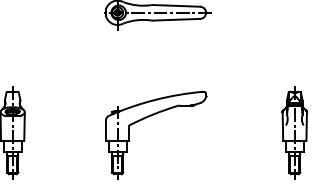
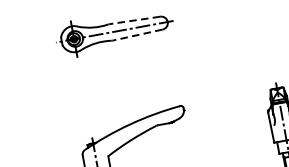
line: (176, 5) -> (134, 19), solid -> dashed
line: (176, 19) -> (137, 34), solid -> dashed

